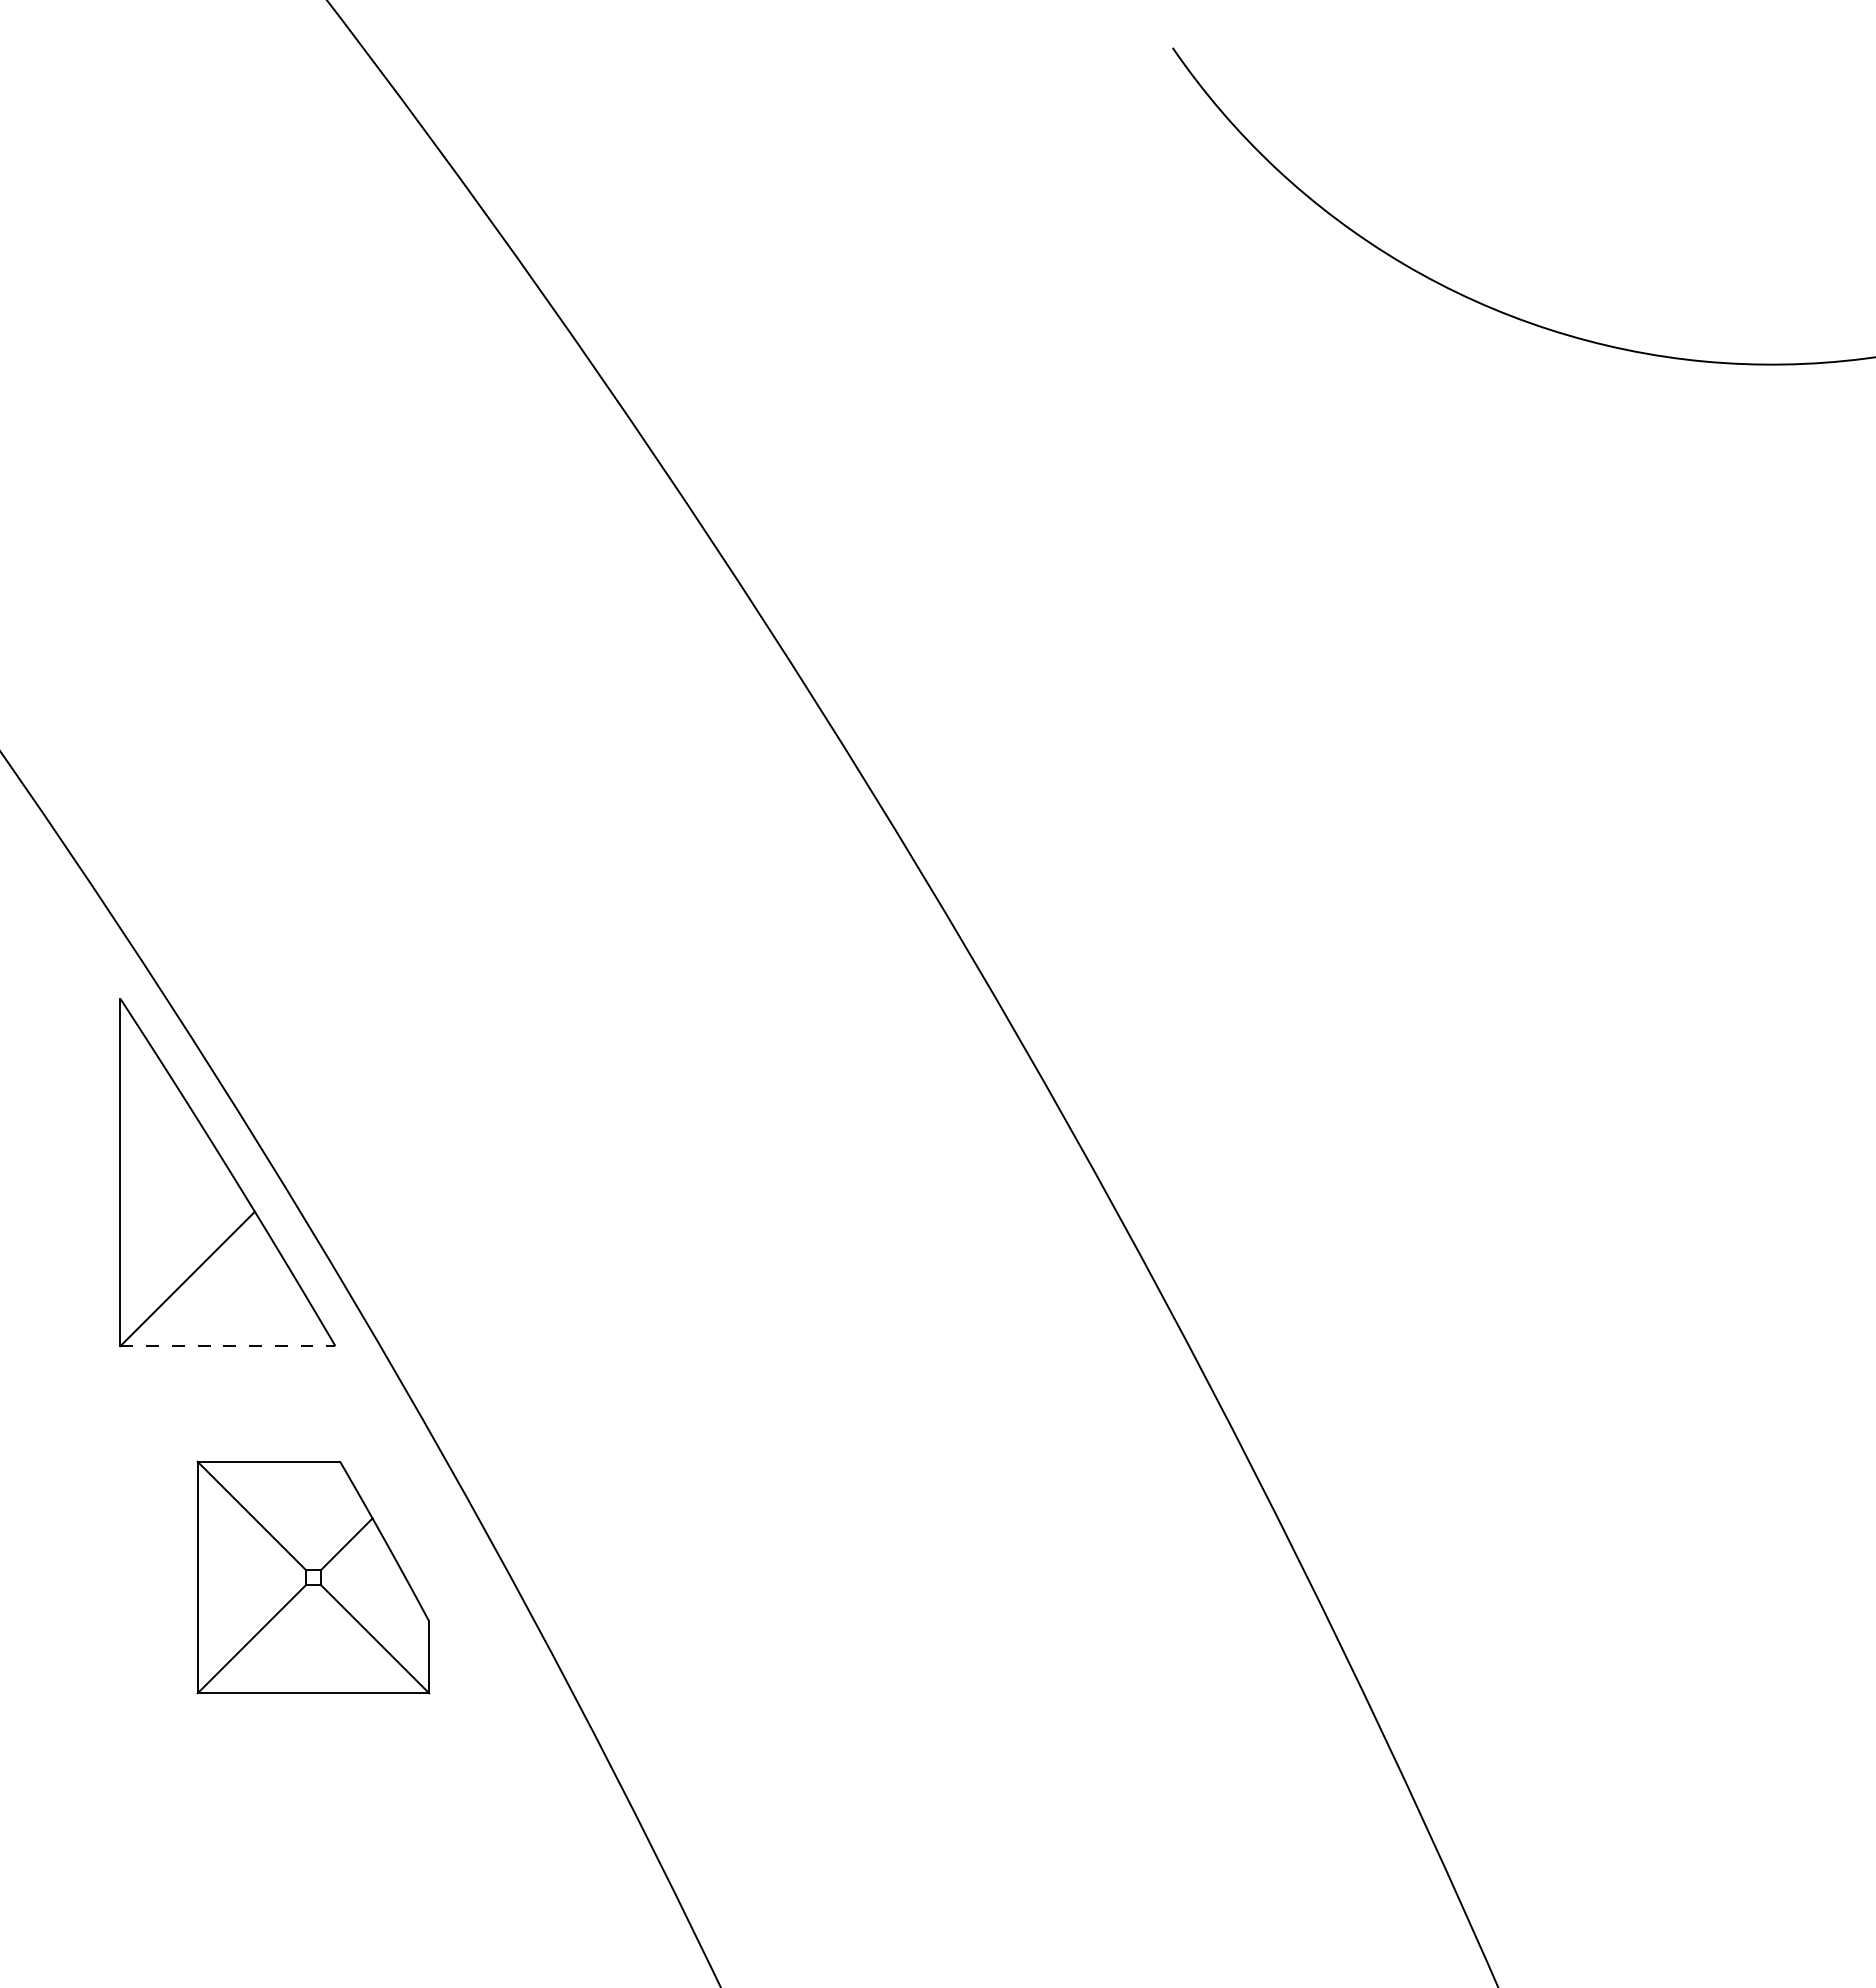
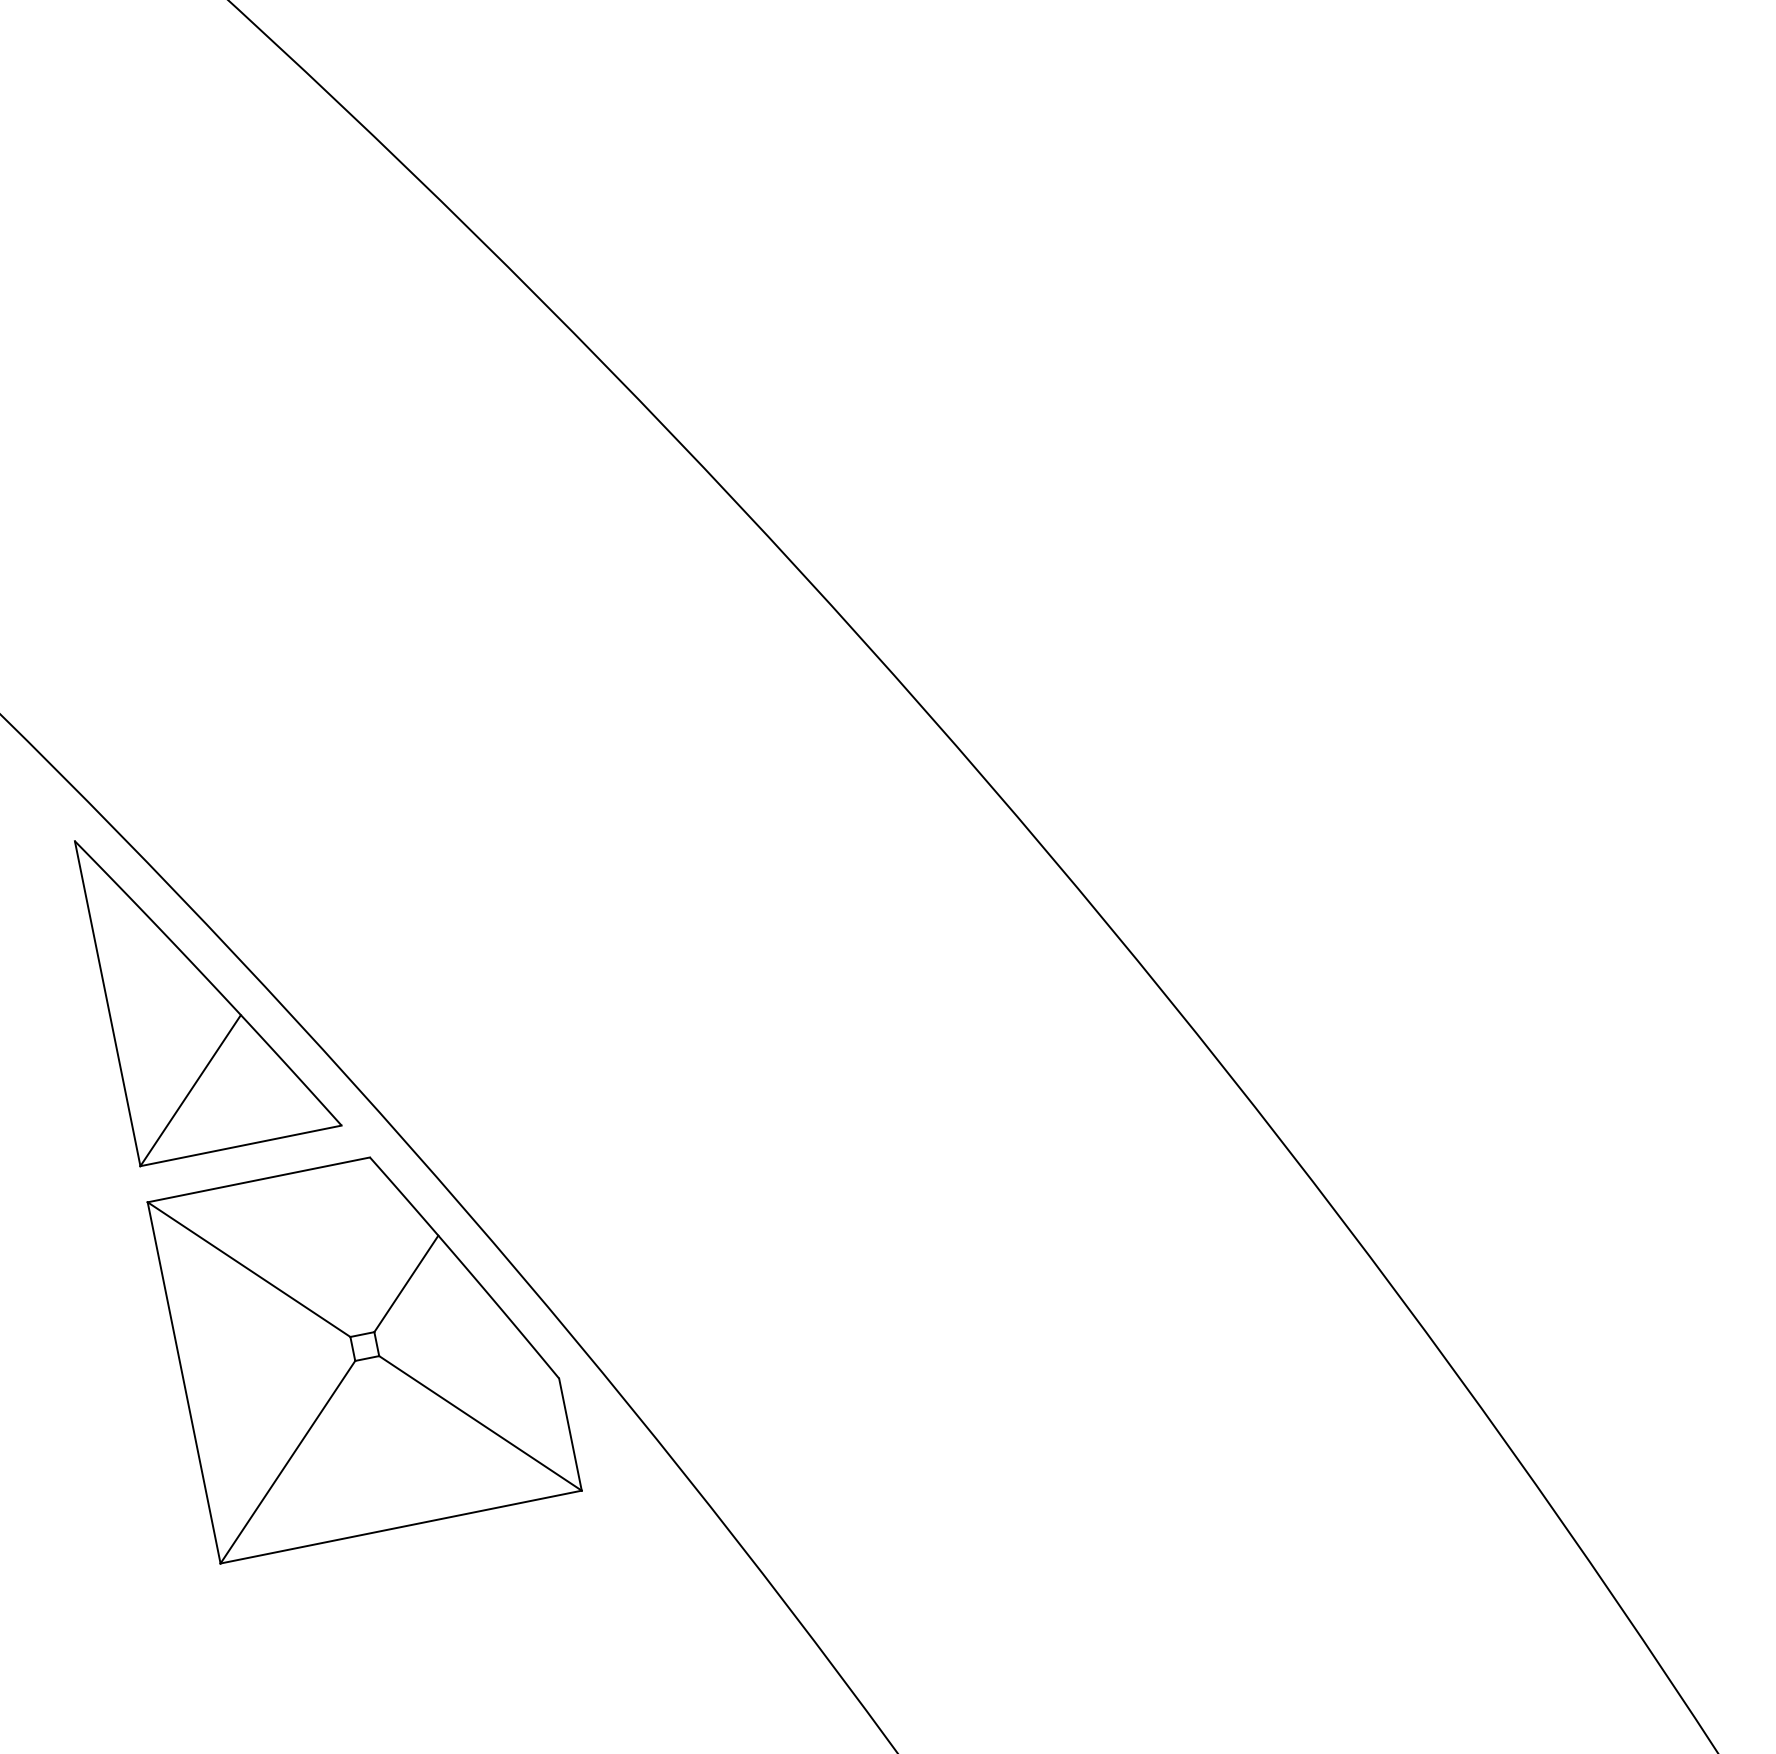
line: (228, 1346) -> (241, 1146), dashed -> solid
part: (313, 1577) -> (364, 1346), size x1.67

